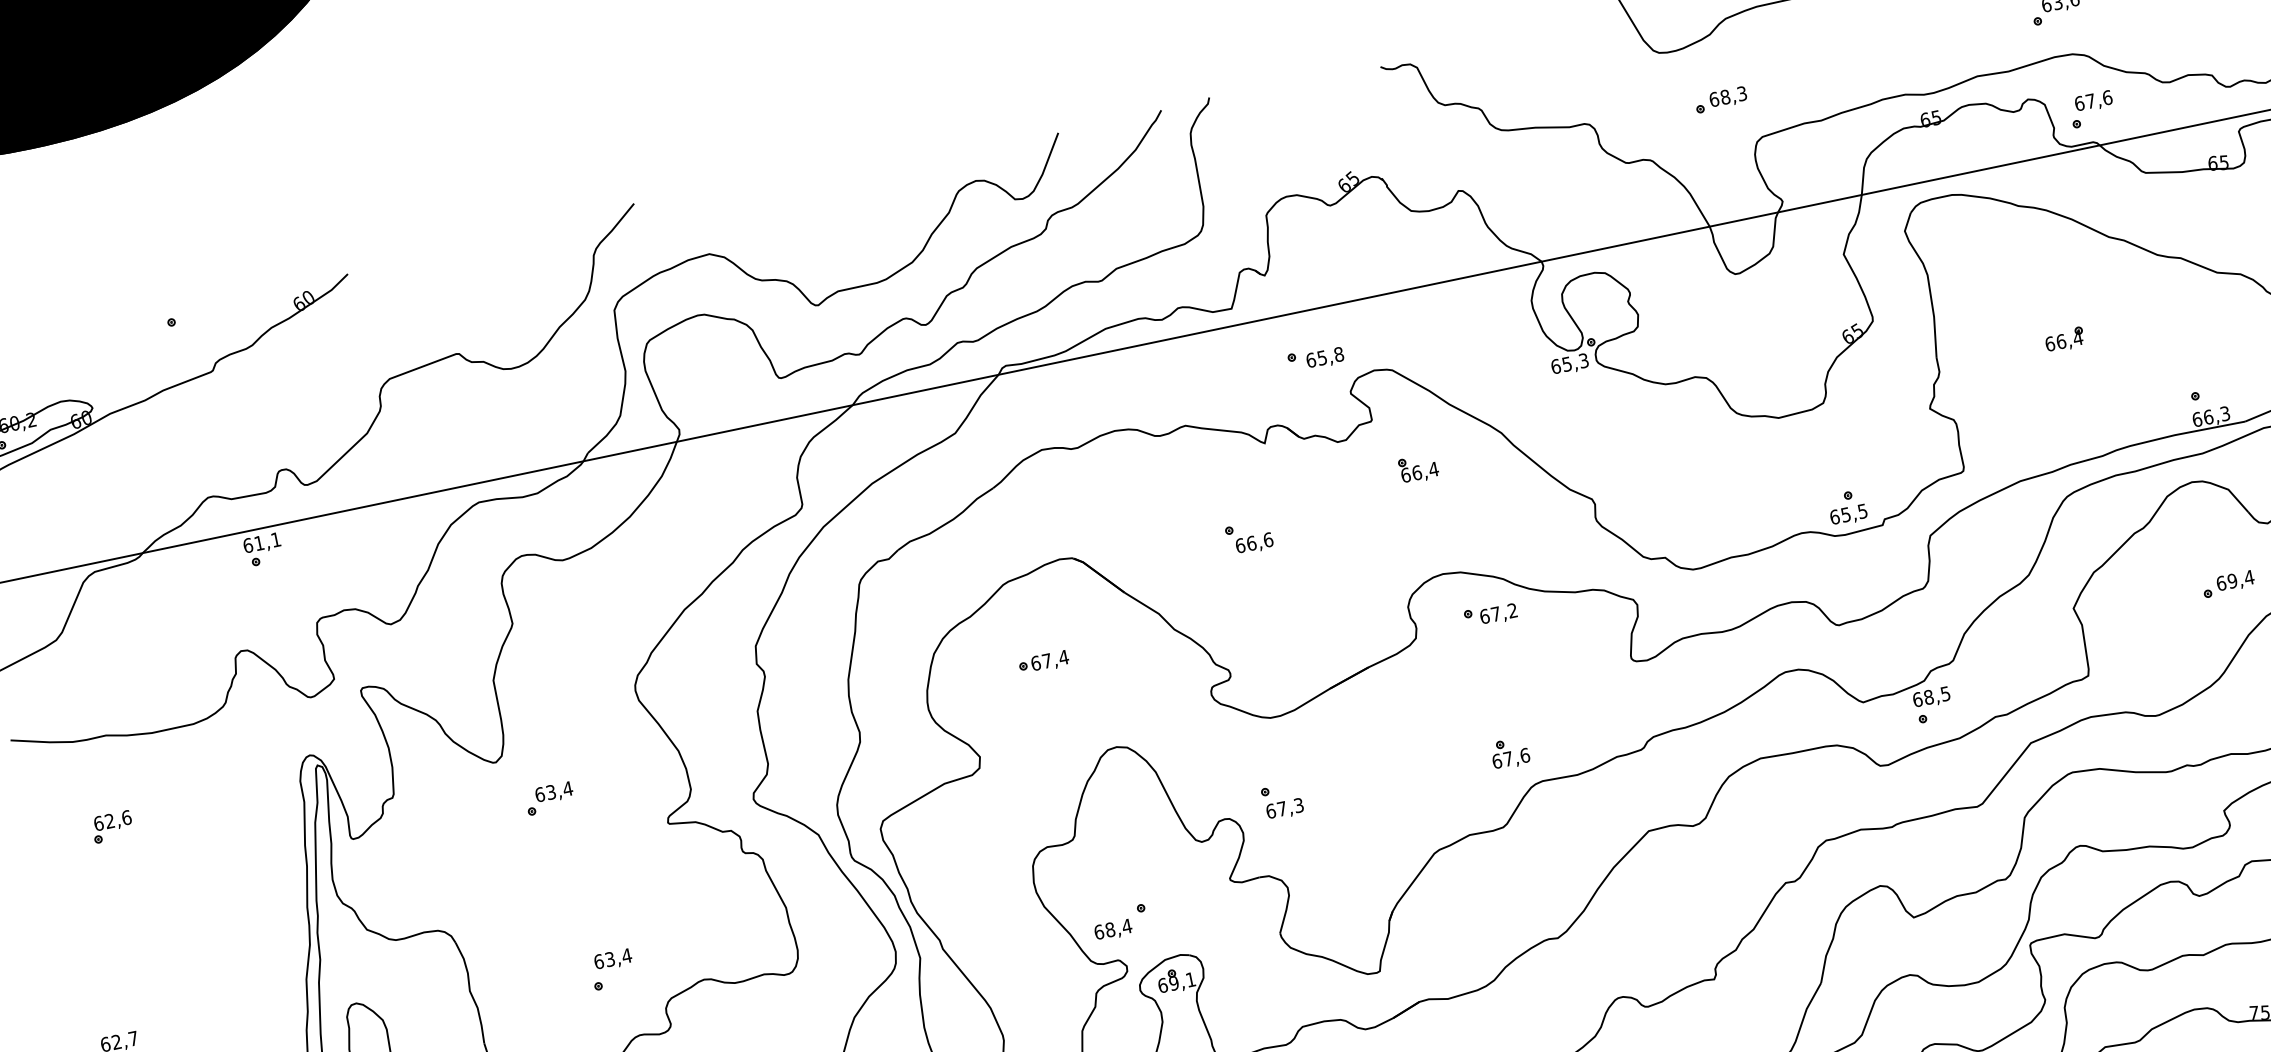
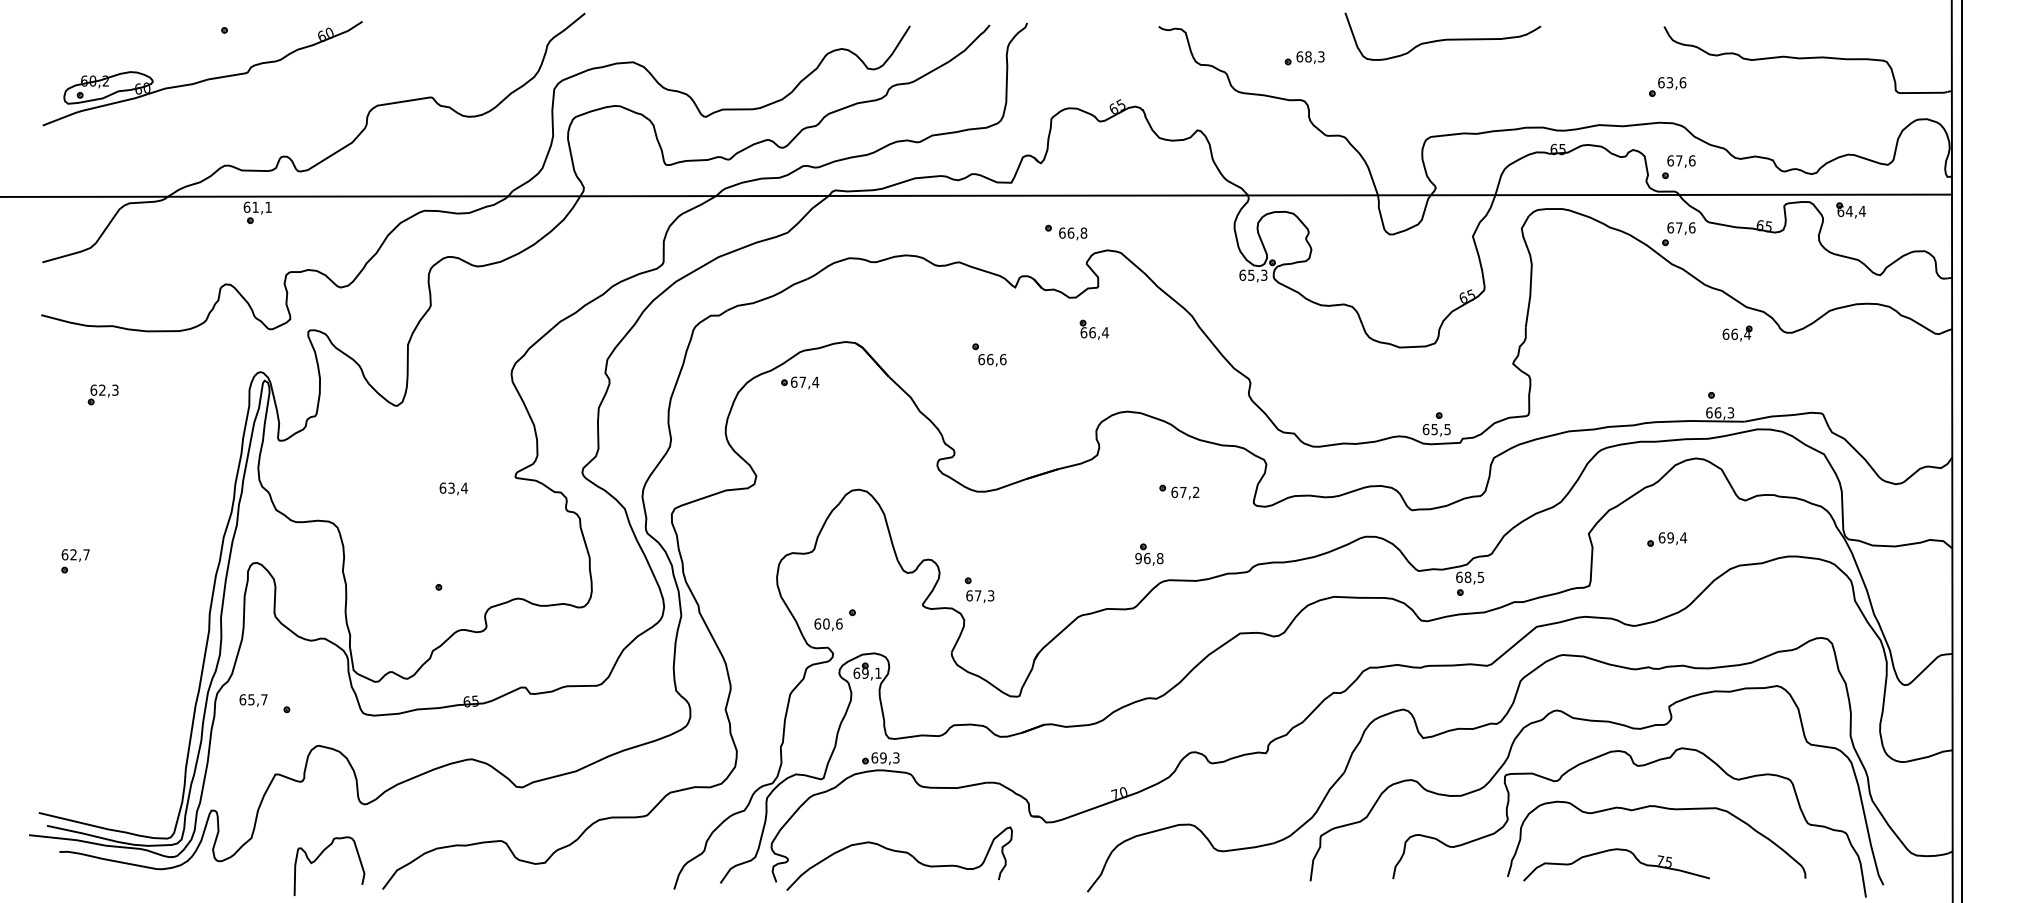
part: (1720, 100) -> (1304, 58), moved
part: (2109, 196) -> (1678, 234), added
part: (2064, 339) -> (1737, 333), moved
text: (1321, 357) -> (1070, 232), 65,8 -> 66,8
part: (1417, 468) -> (1093, 329), moved
part: (2228, 584) -> (1667, 539), moved
part: (1490, 613) -> (1179, 491), moved
part: (1044, 661) -> (800, 382), moved
text: (1511, 758) -> (1149, 558), 67,6 -> 96,8
part: (549, 798) -> (431, 440), removed
part: (1282, 800) -> (979, 589), moved
text: (126, 816) -> (115, 389), 62,6 -> 62,3
text: (1118, 927) -> (832, 623), 68,4 -> 60,6
text: (612, 959) -> (453, 488), moved

